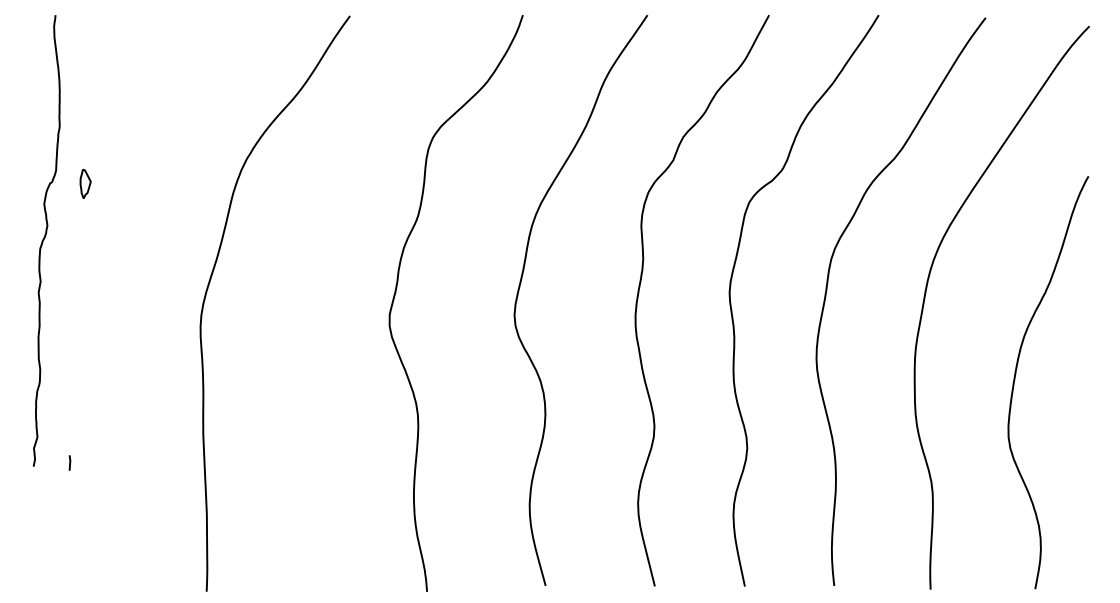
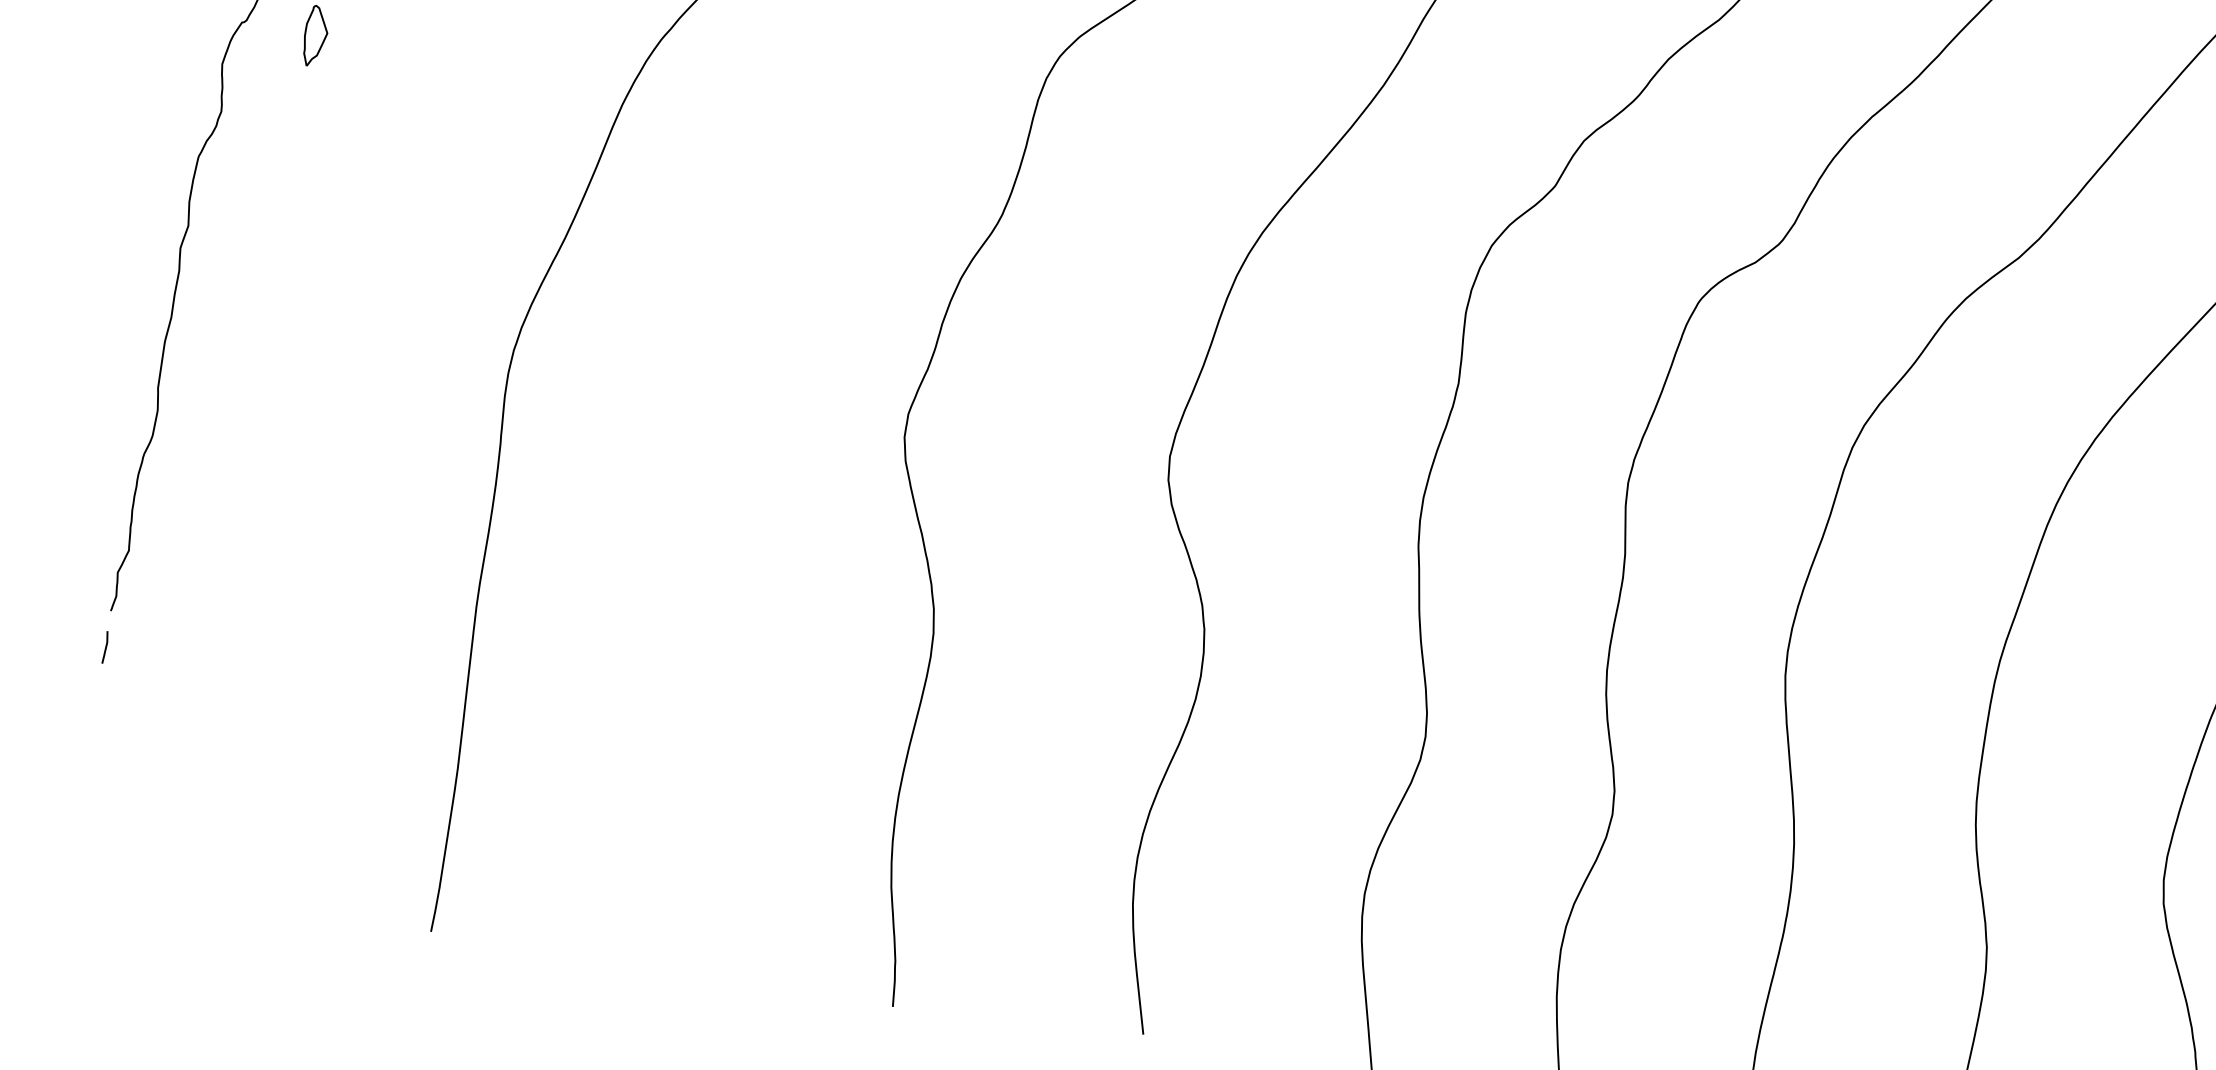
line: (69, 462) -> (104, 646), moved

